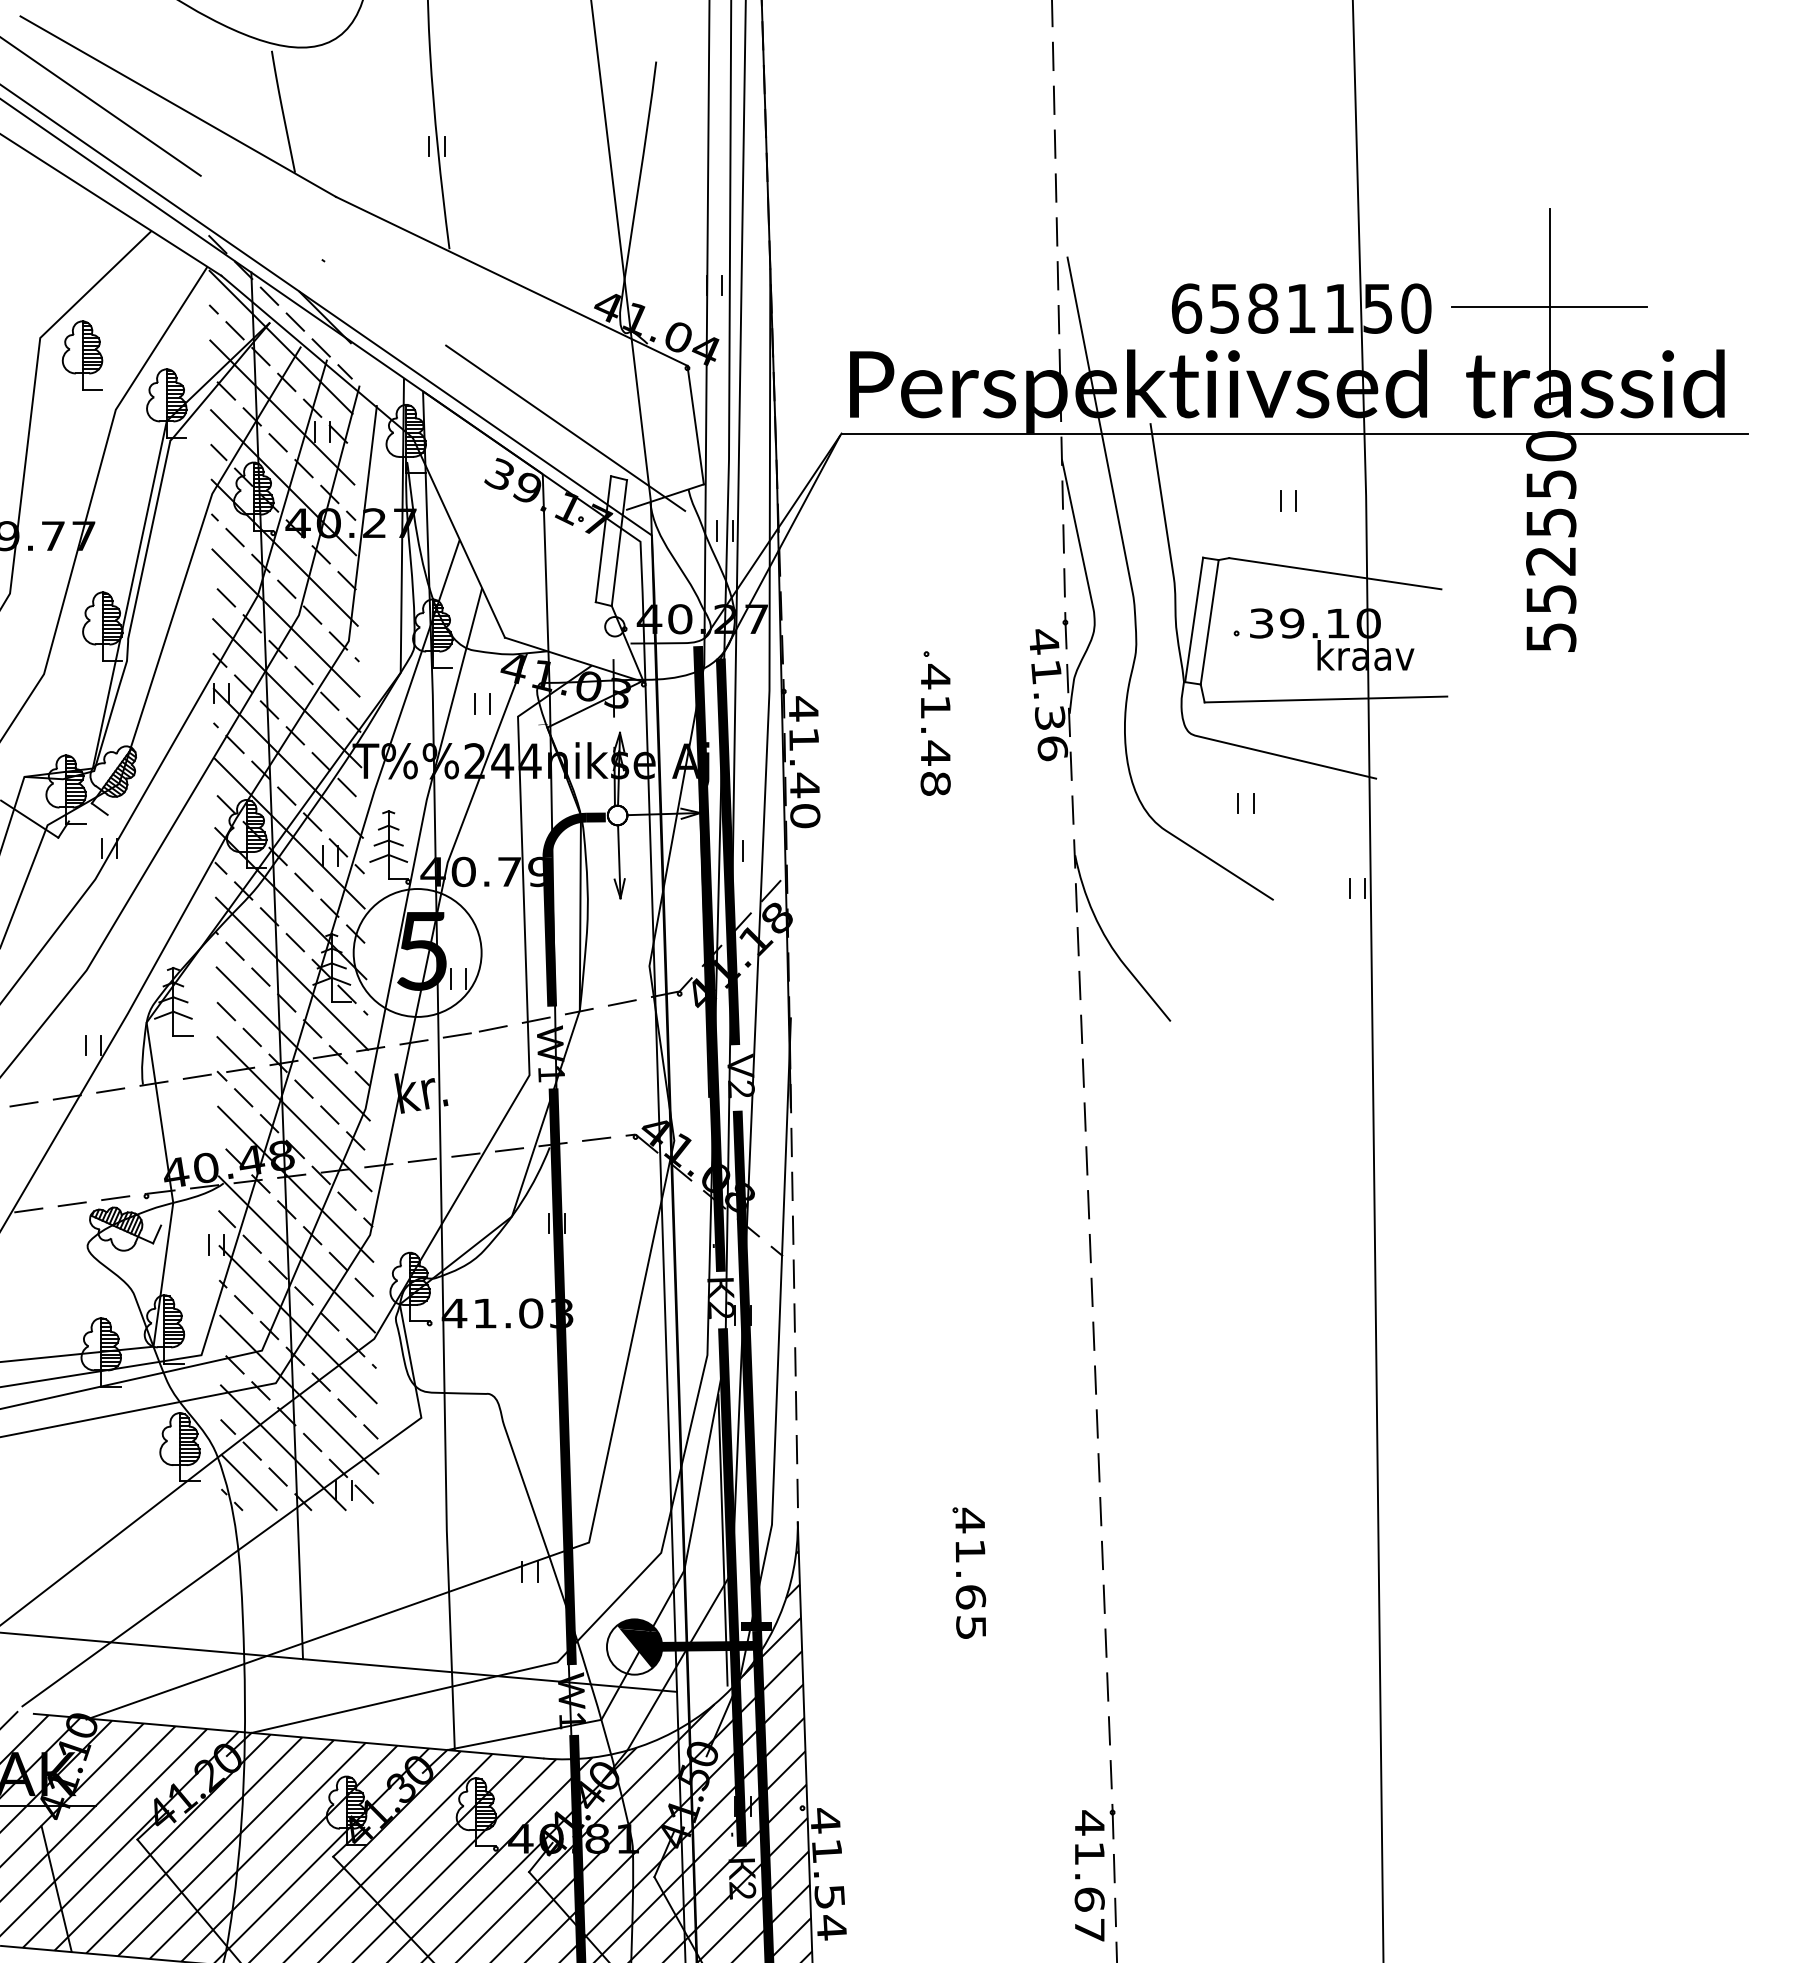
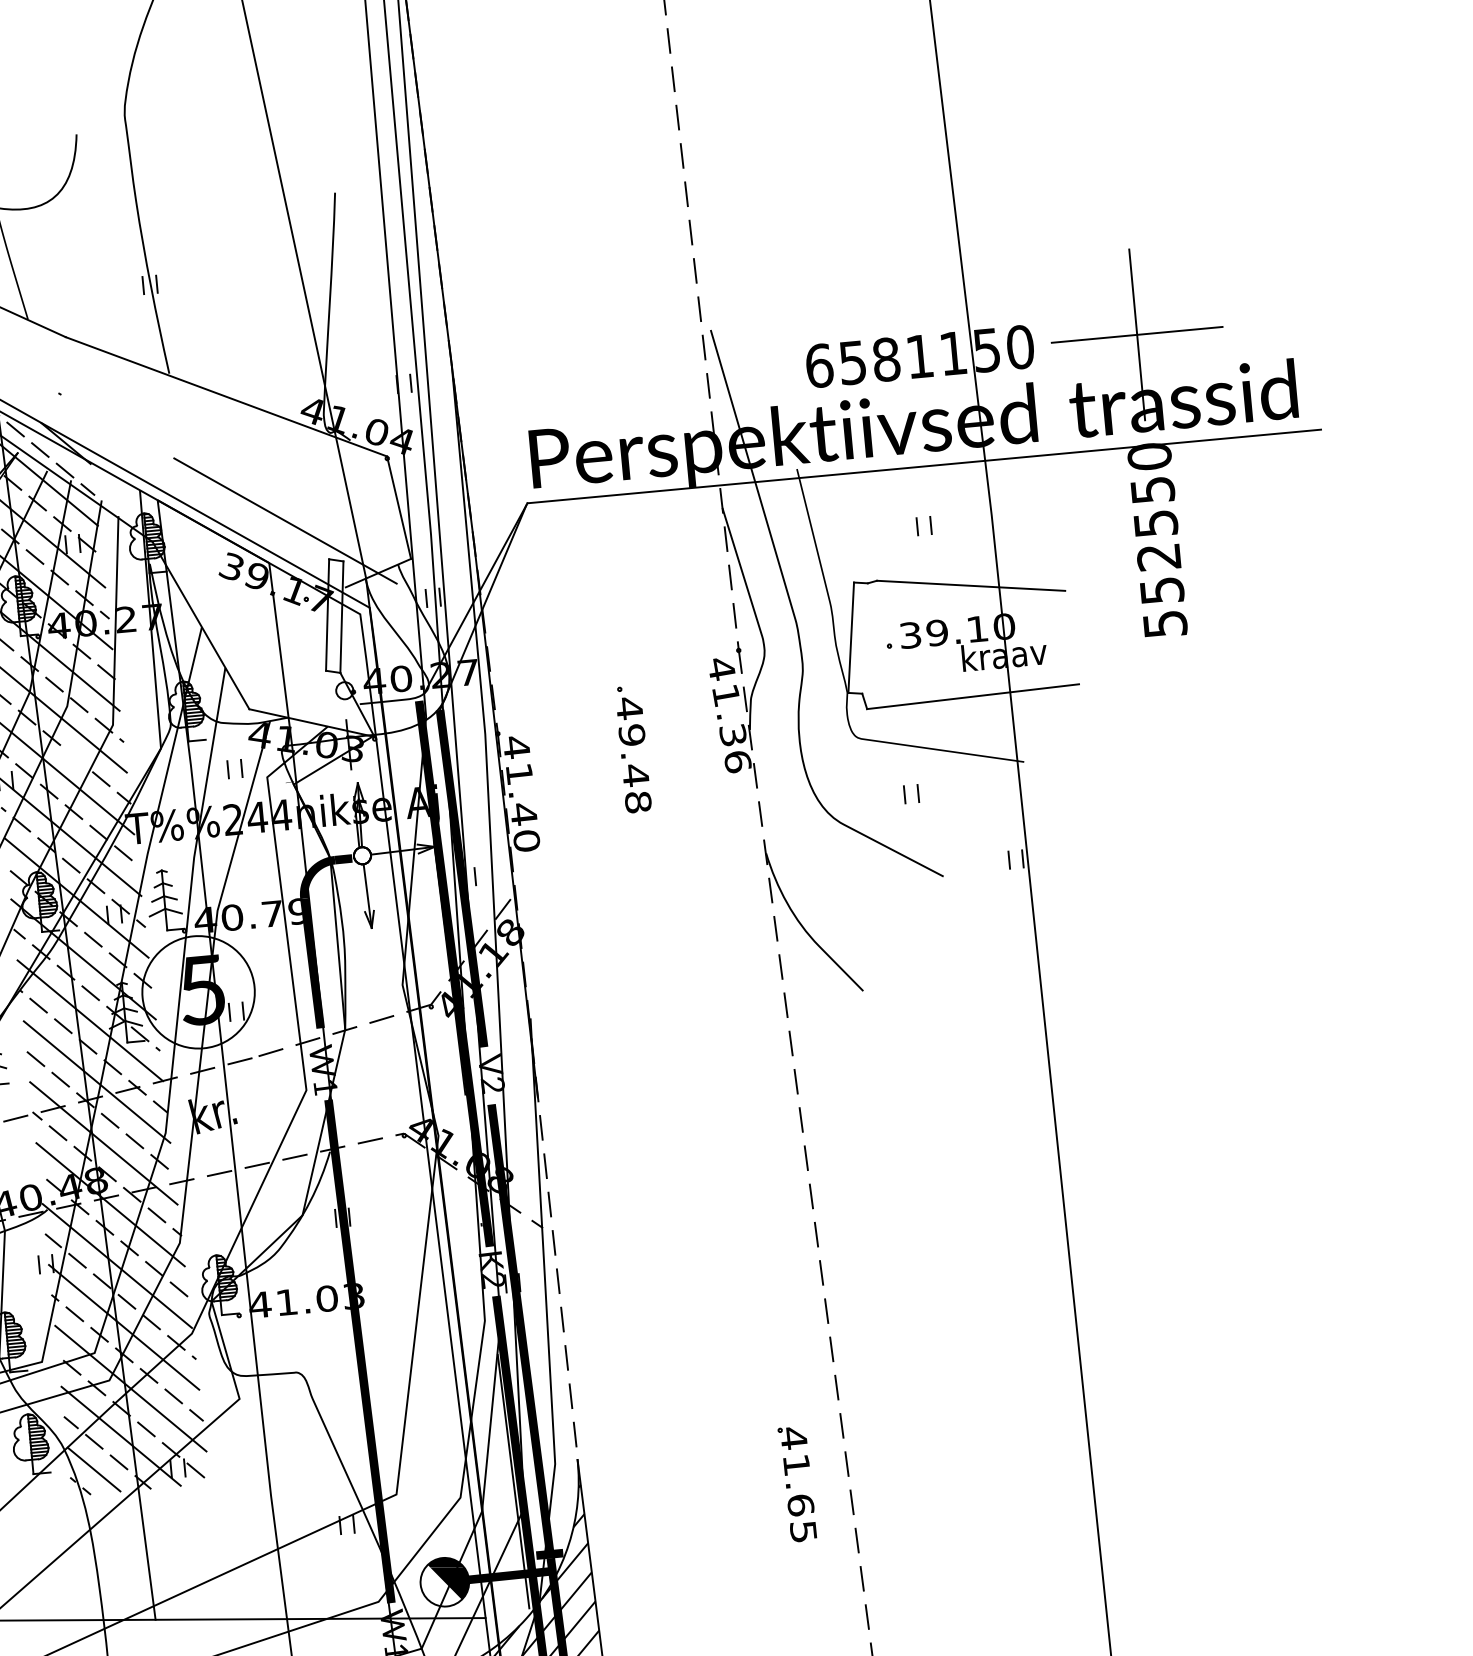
line: (1209, 622) -> (864, 638), removed
line: (303, 675) -> (76, 758), removed
text: (935, 707) -> (631, 735), 41.48 -> 49.48
part: (960, 1572) -> (789, 1484), moved

